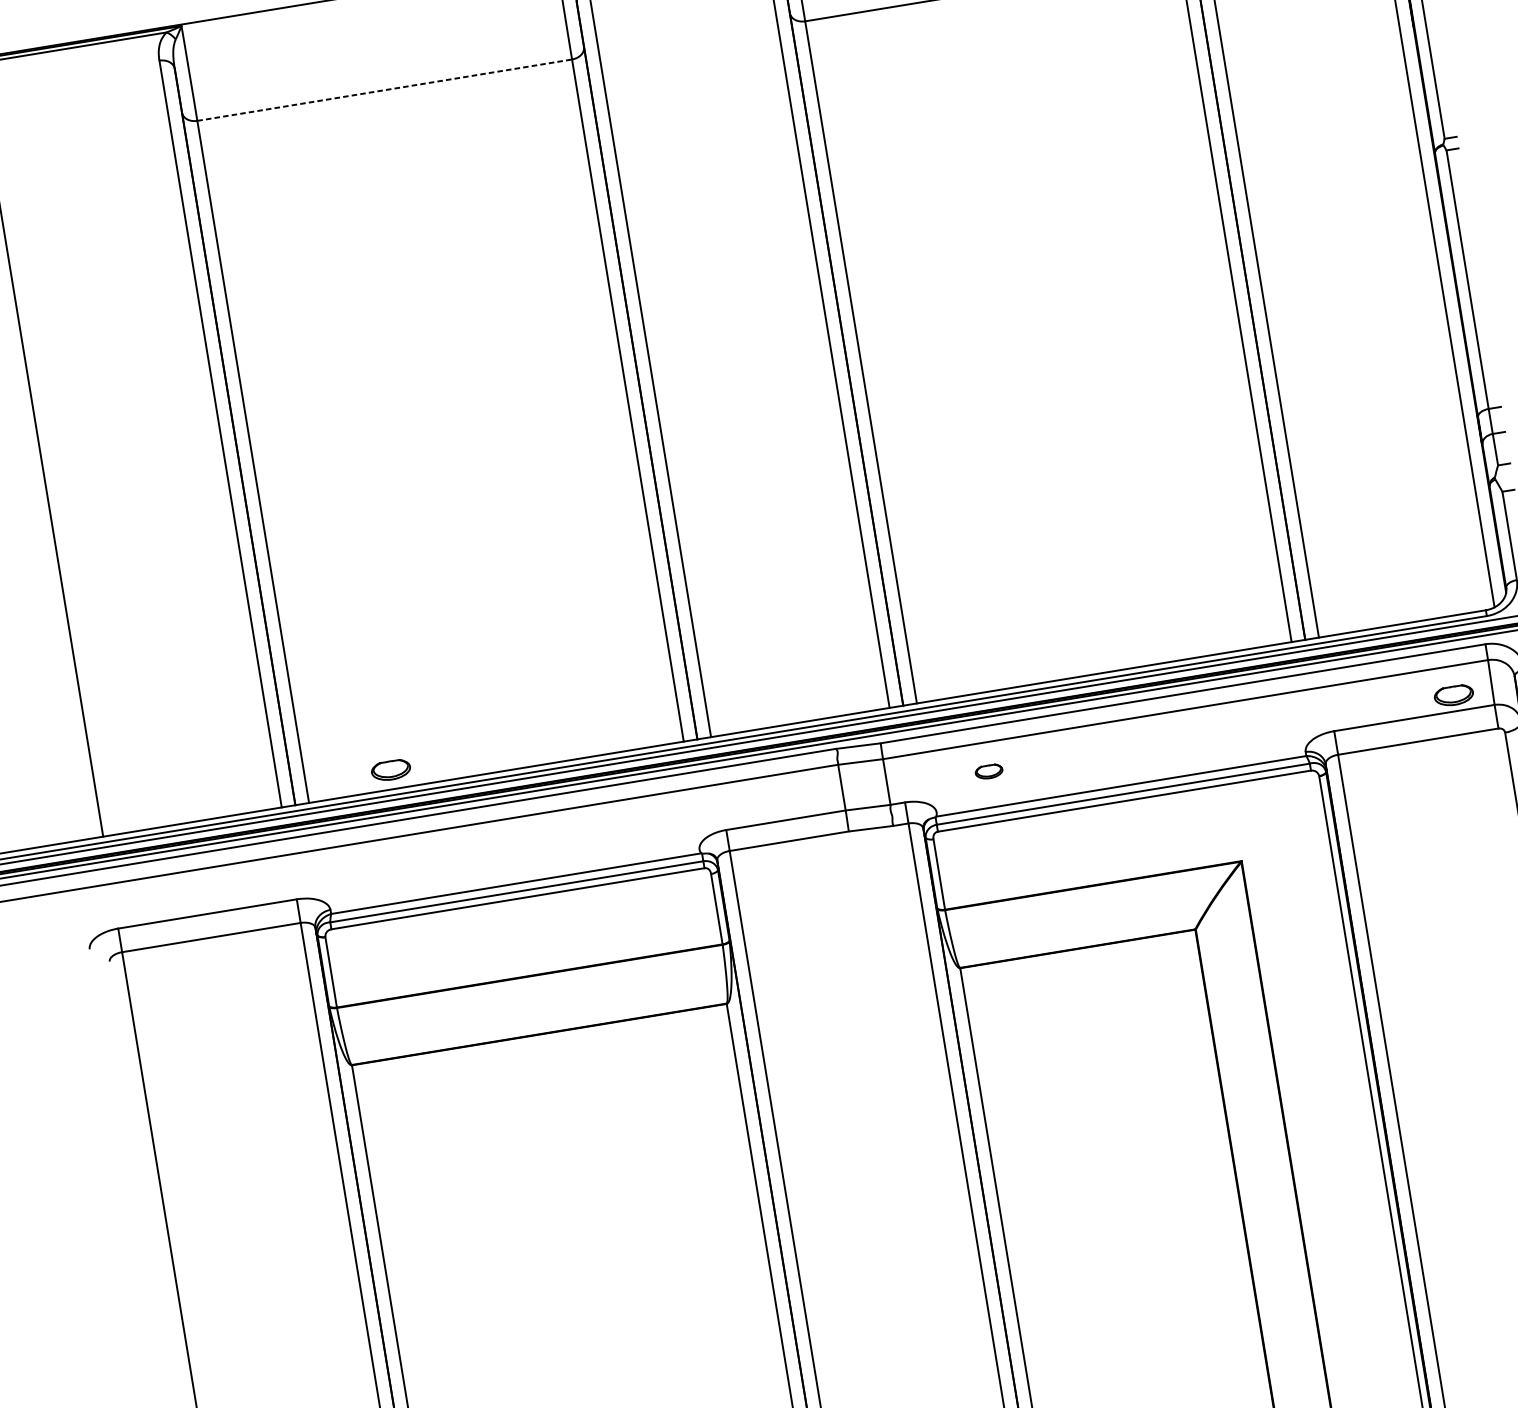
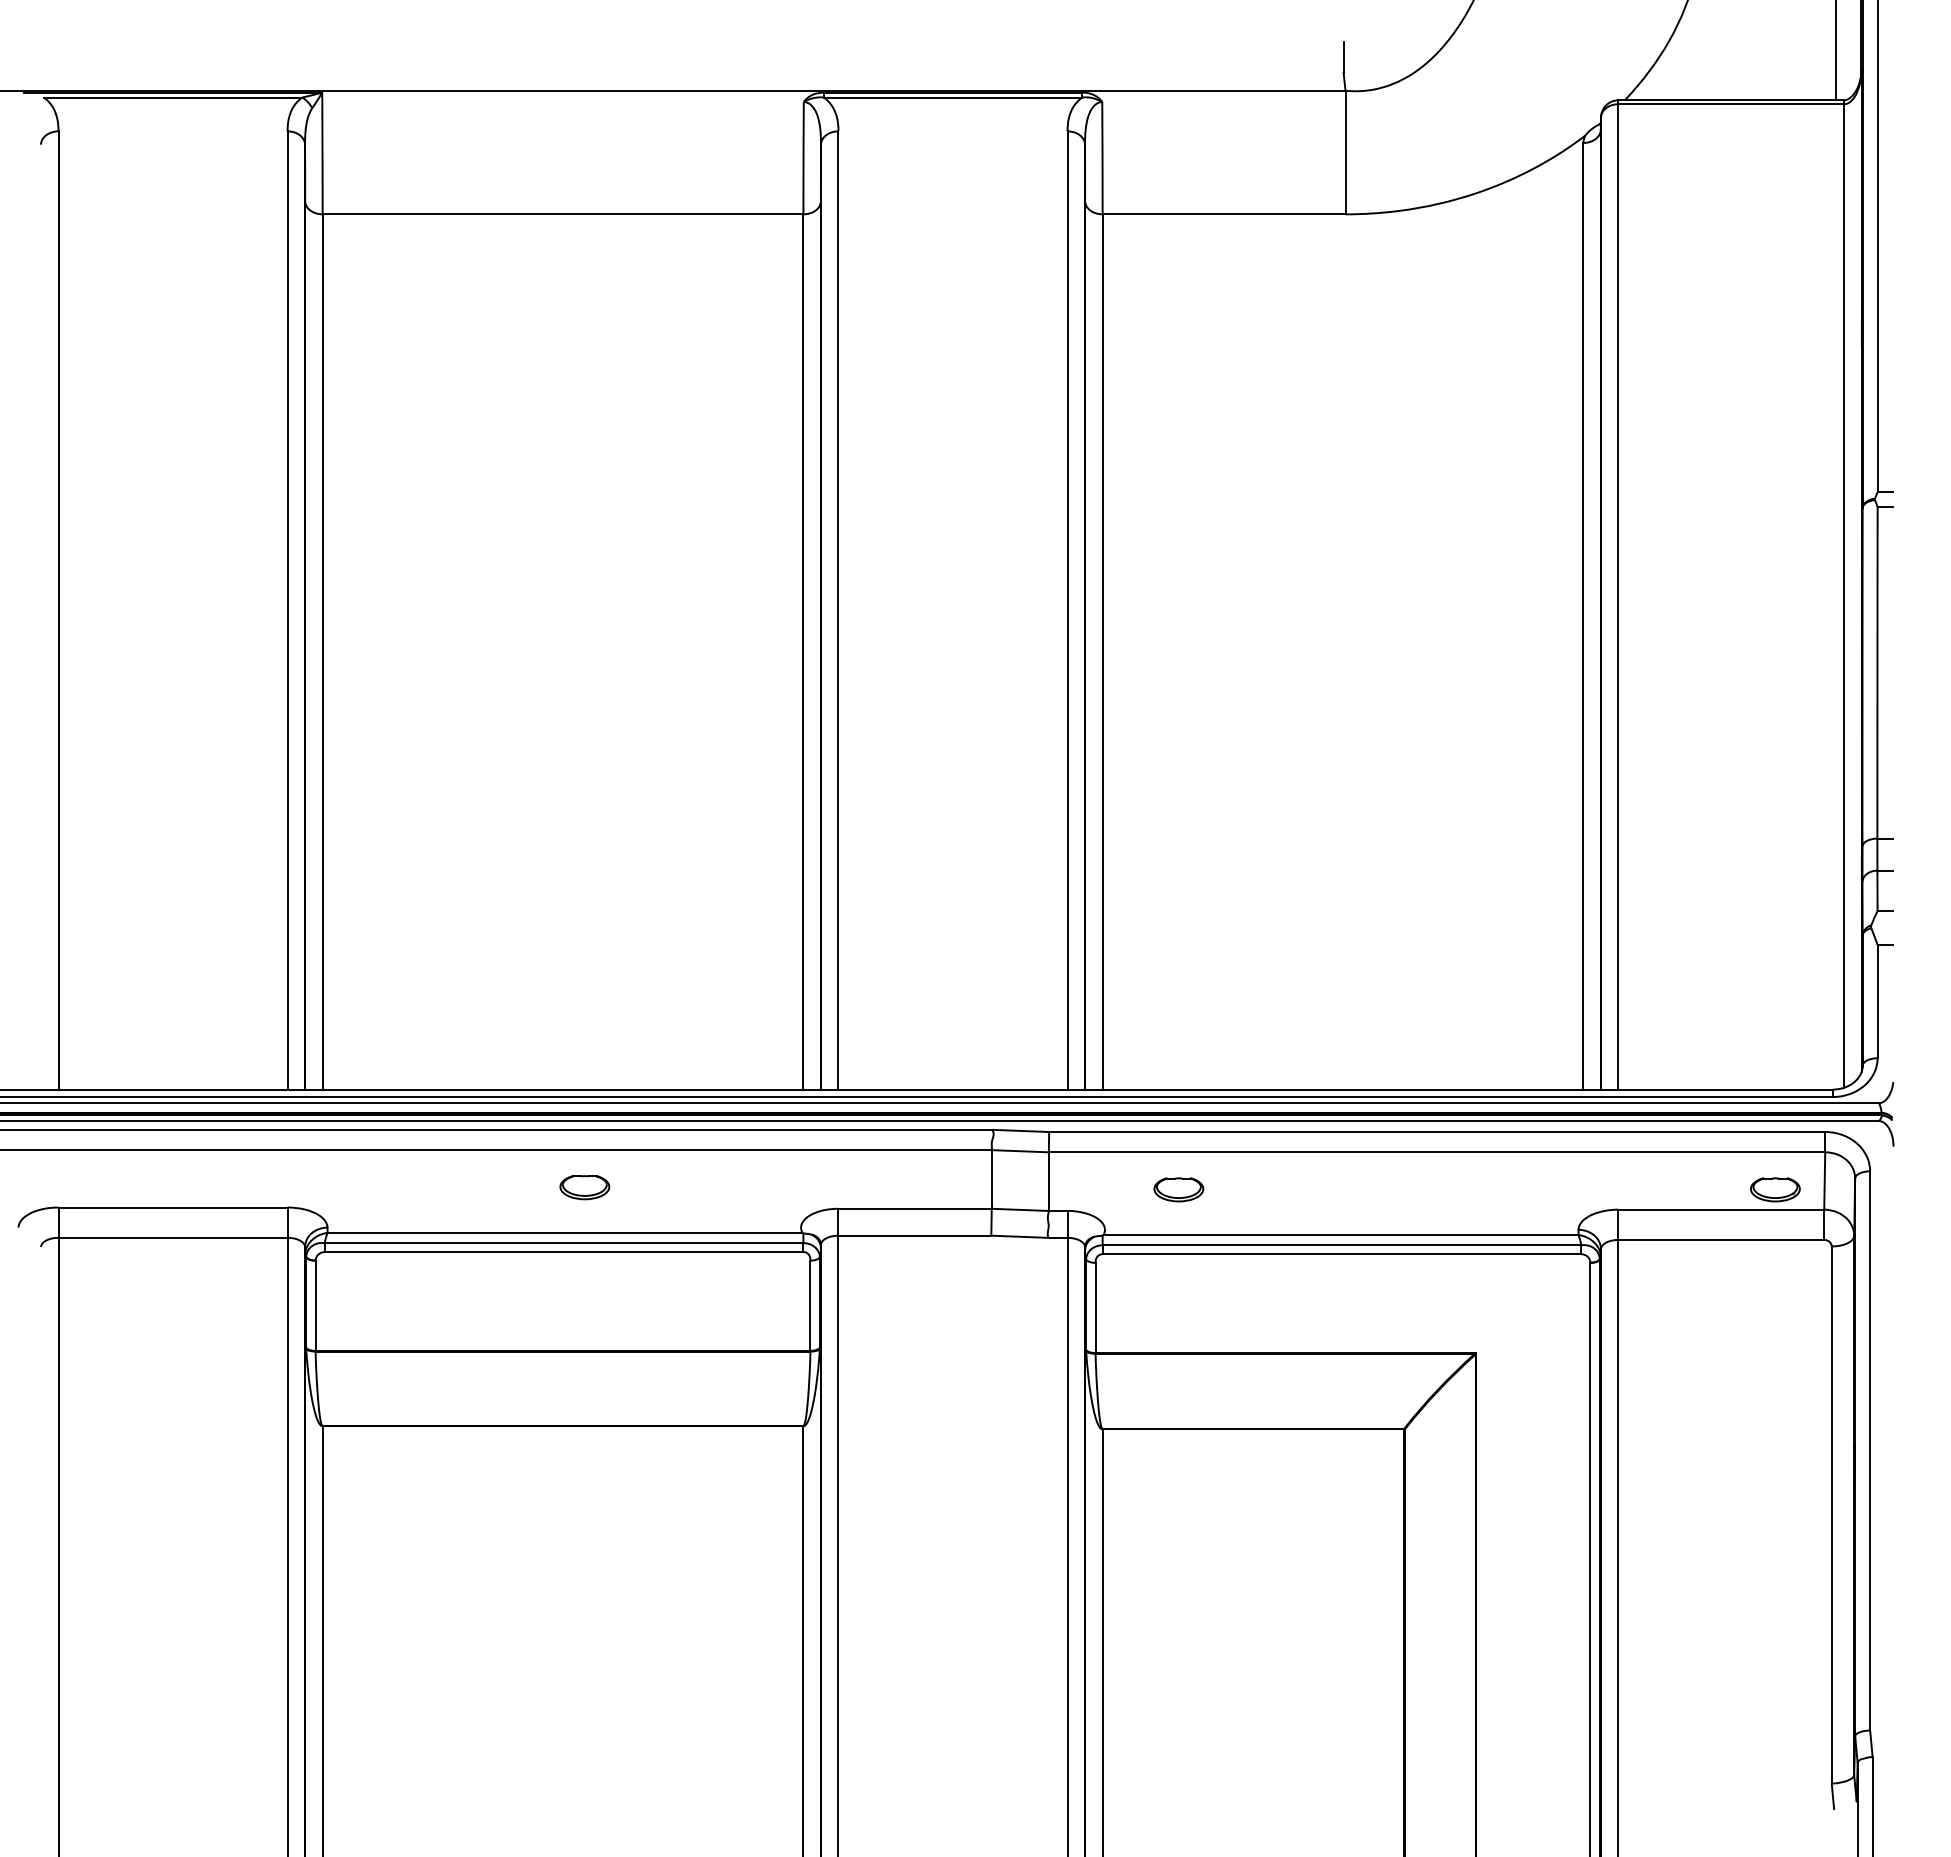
line: (385, 90) -> (563, 214), dashed -> solid
part: (390, 770) -> (584, 1187), moved
part: (988, 771) -> (1178, 1189), size x1.43

